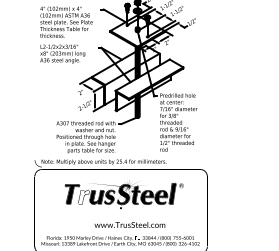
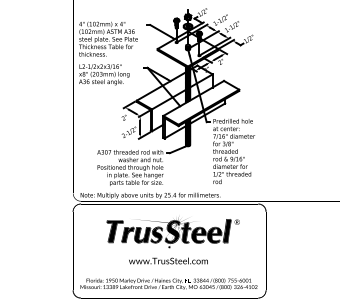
fill: (83, 196) -> (127, 234), added
text: (129, 224) -> (168, 260), moved

